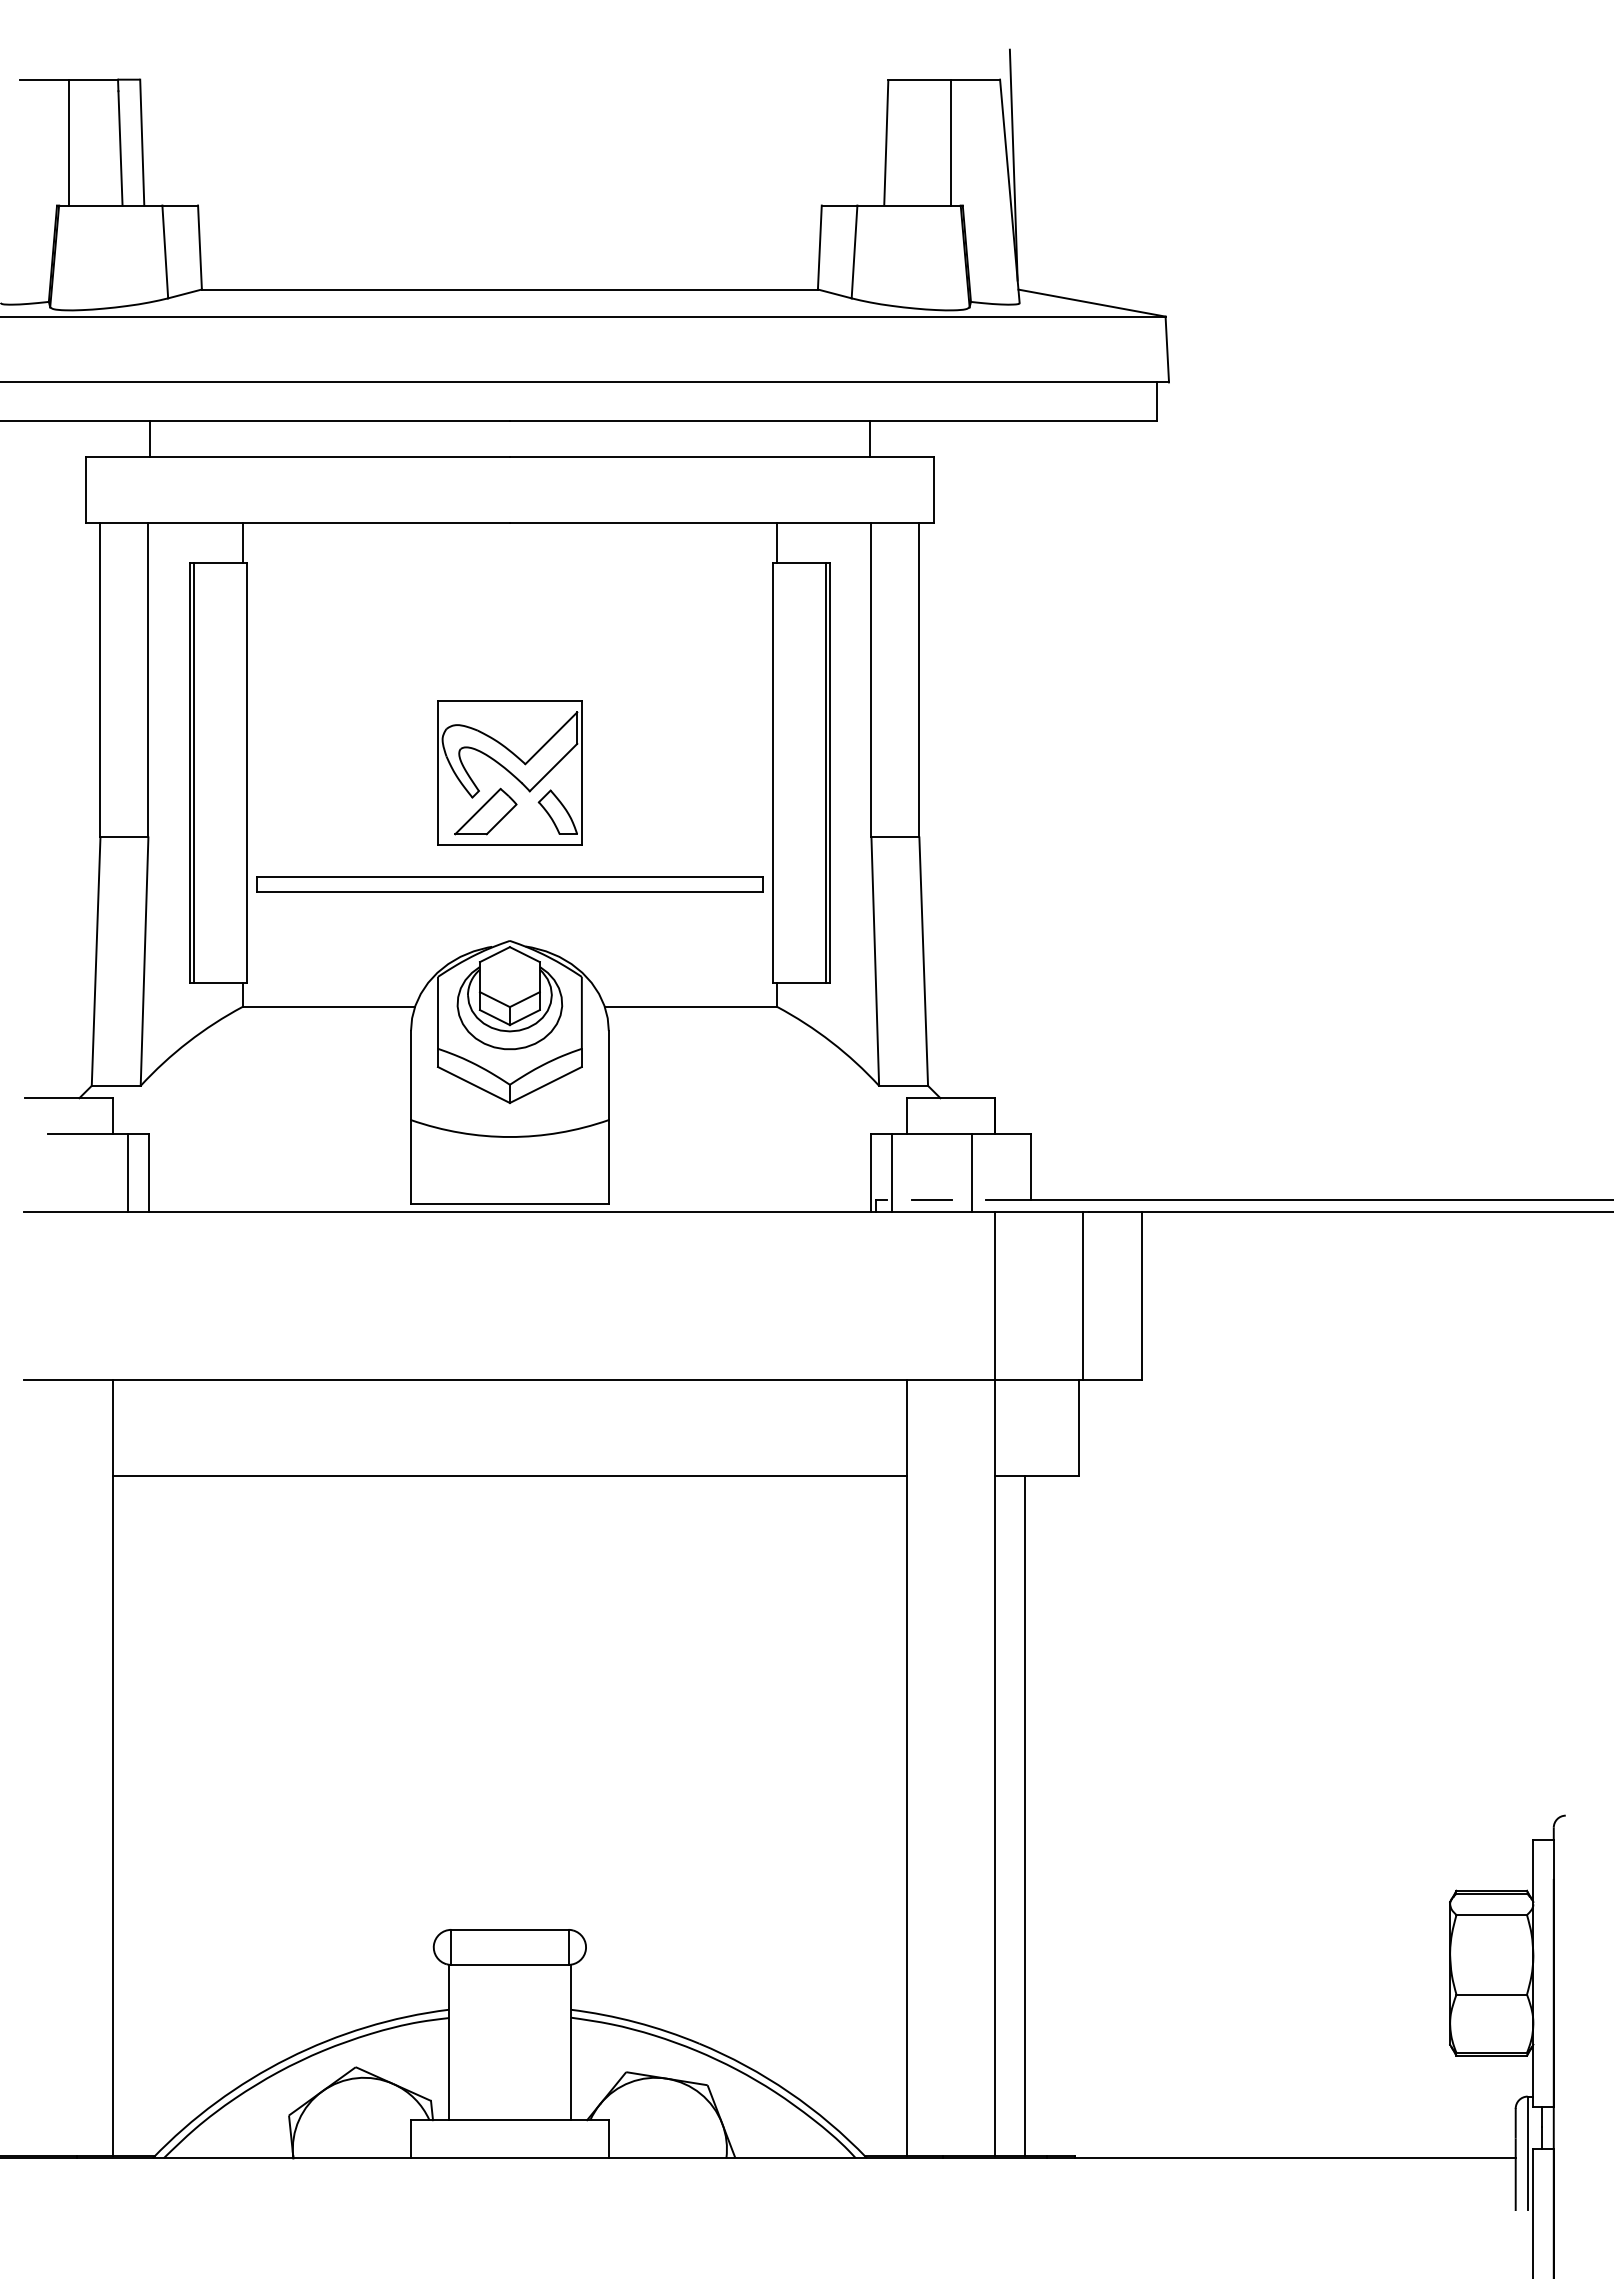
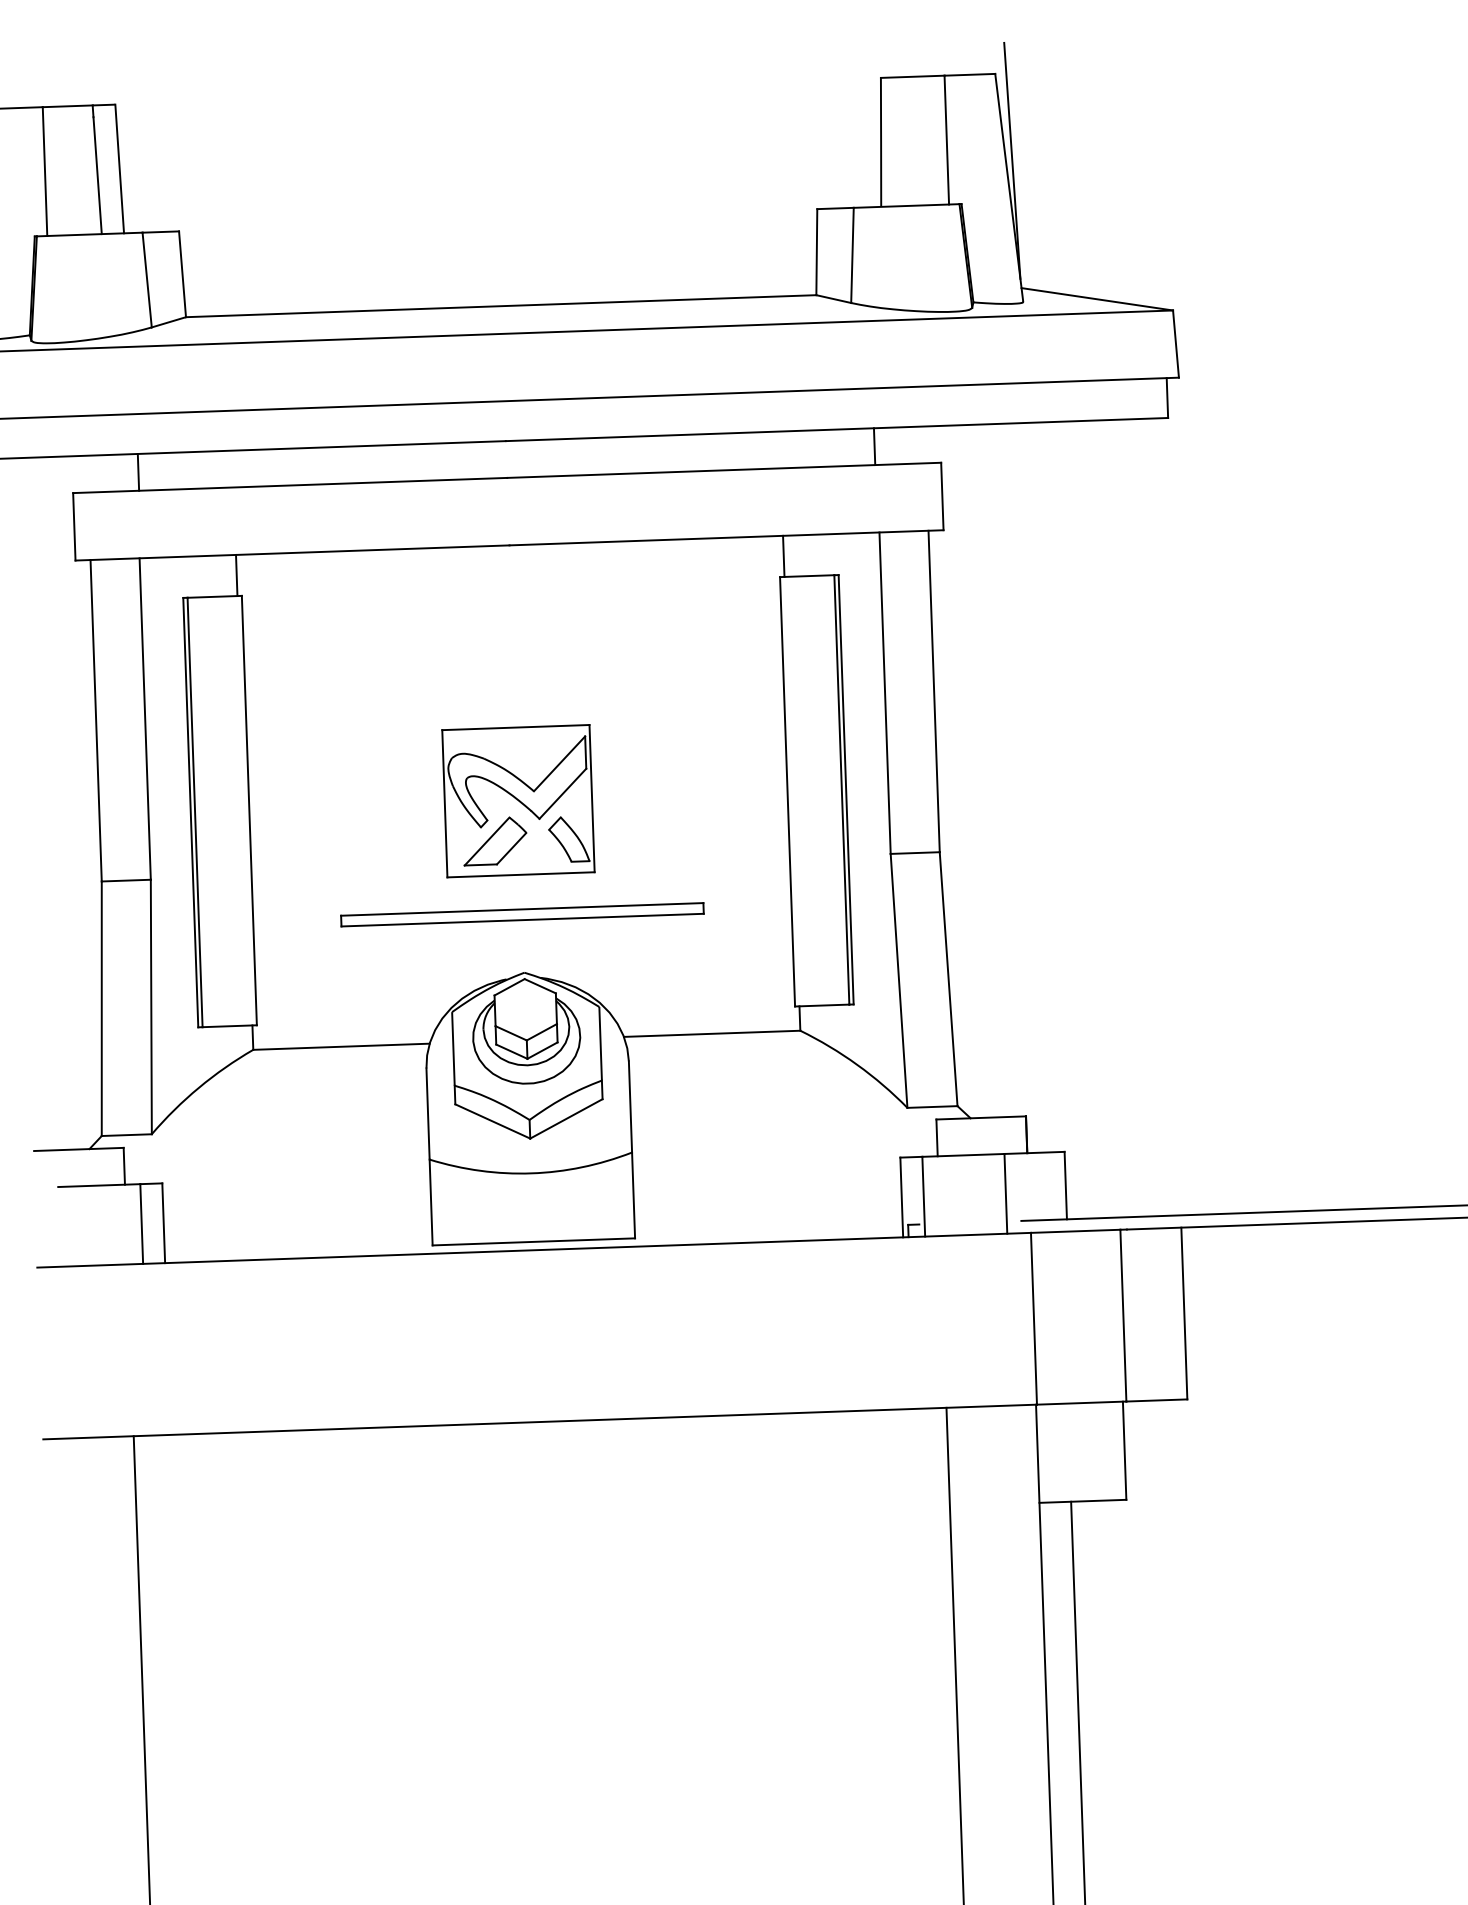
part: (509, 884) -> (522, 915), size x0.7
line: (931, 1200) -> (965, 1223), removed
line: (509, 1475) -> (543, 1519), removed

